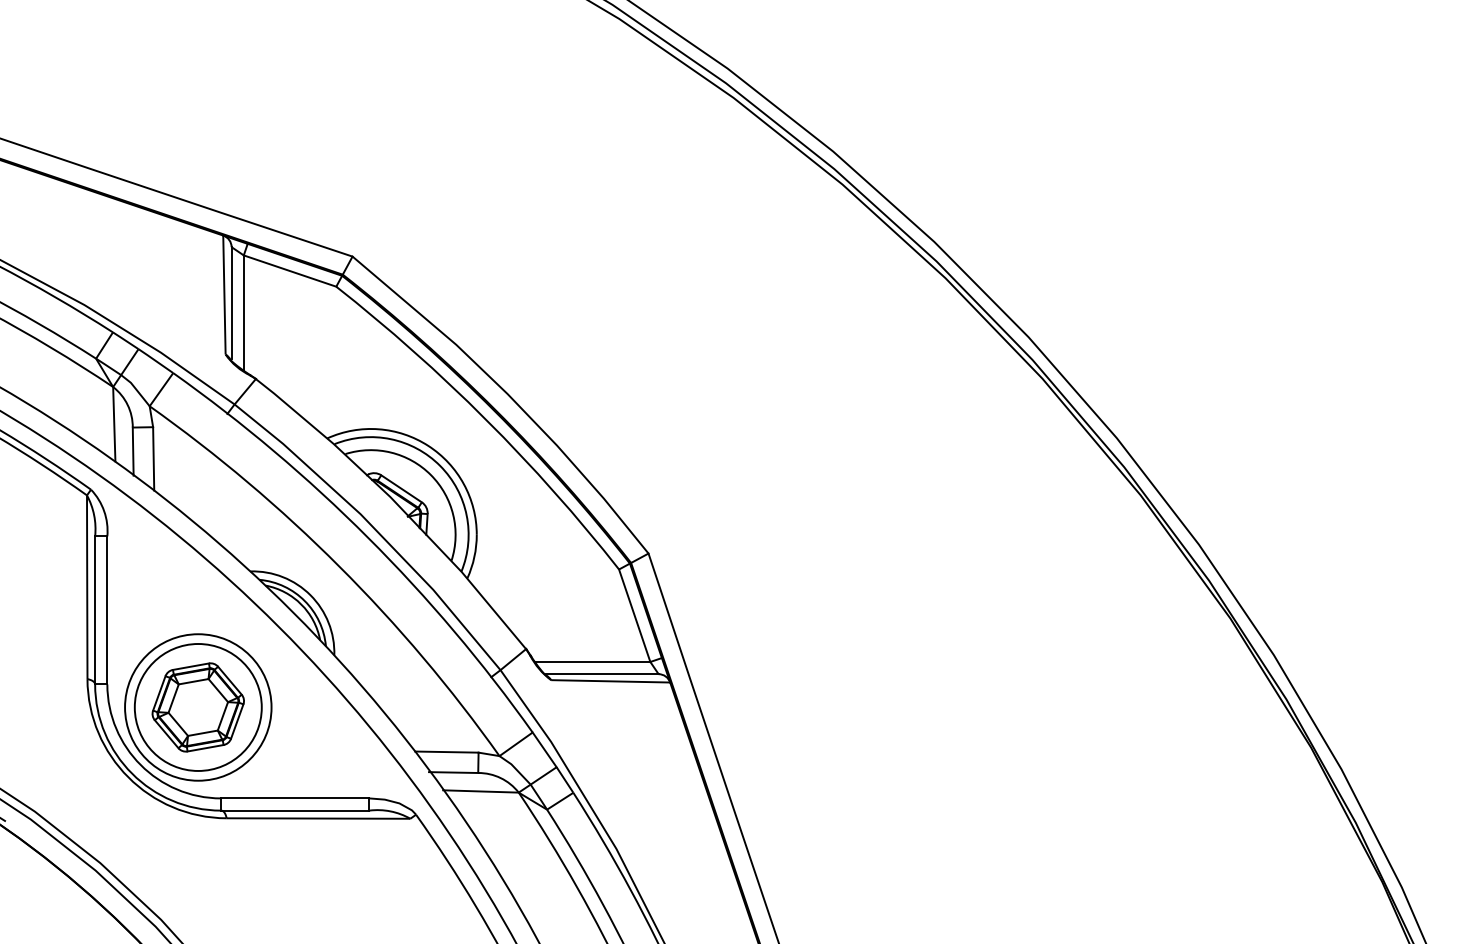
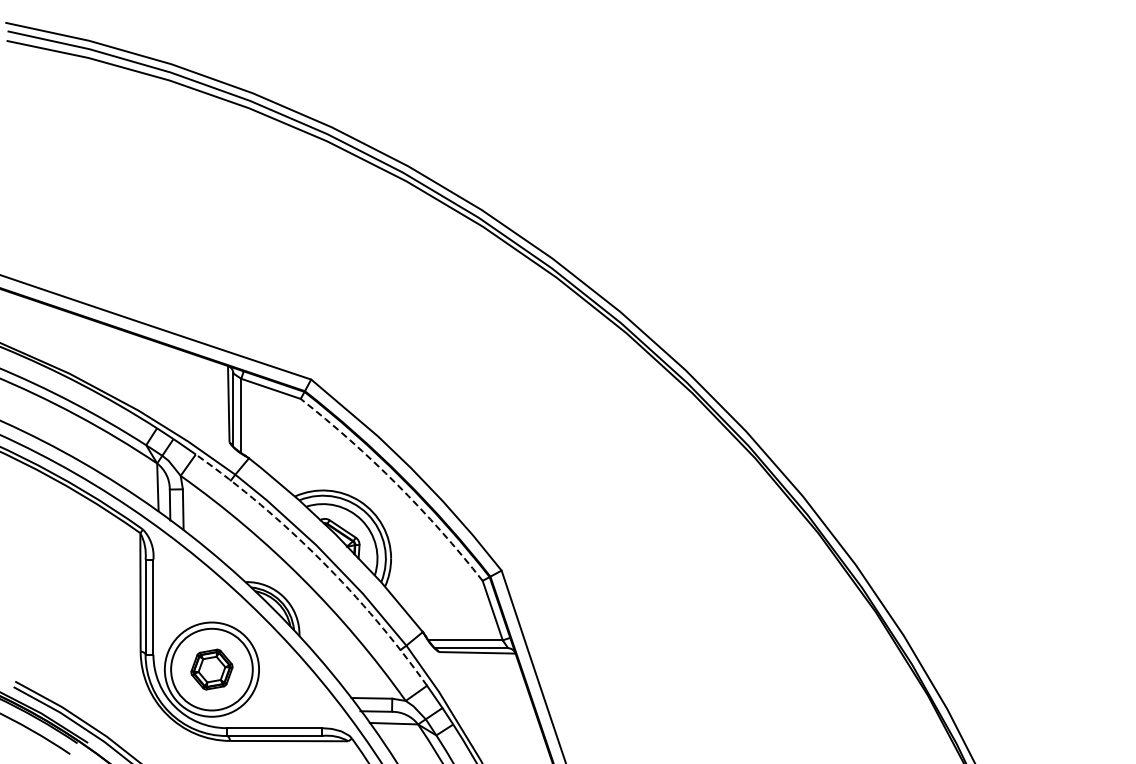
arc: (486, 419) -> (397, 484), solid -> dashed
arc: (368, 537) -> (321, 560), solid -> dashed
part: (197, 707) -> (211, 669), size x0.7

